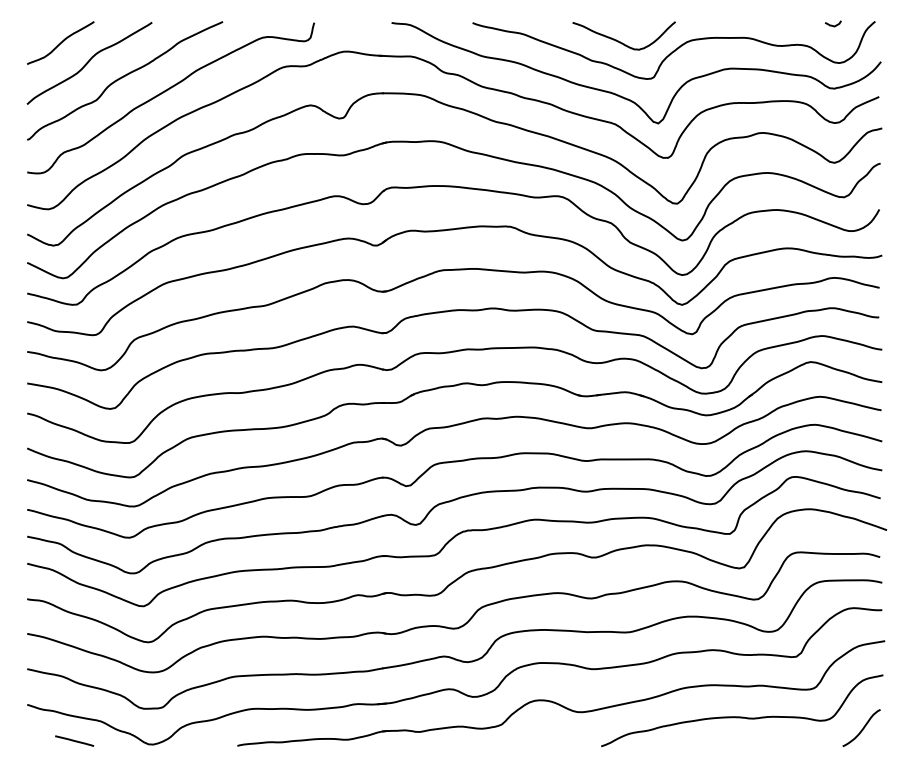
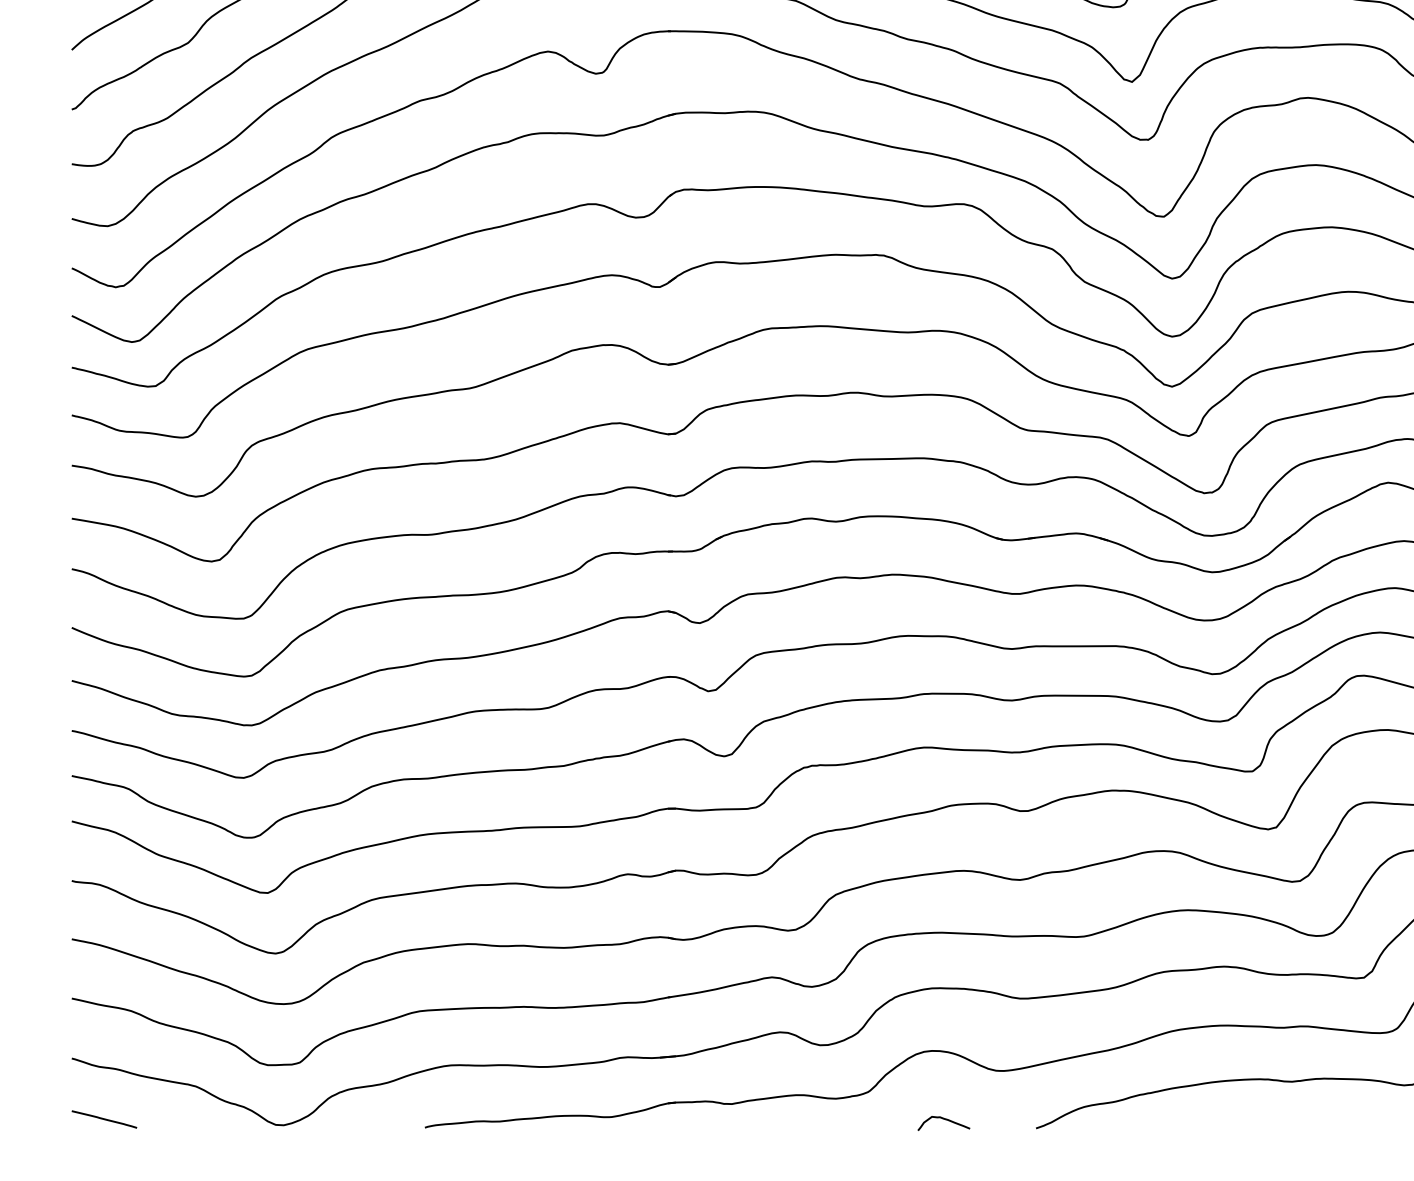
line: (74, 740) -> (104, 1118), moved
curve: (545, 741) -> (942, 1120), added

